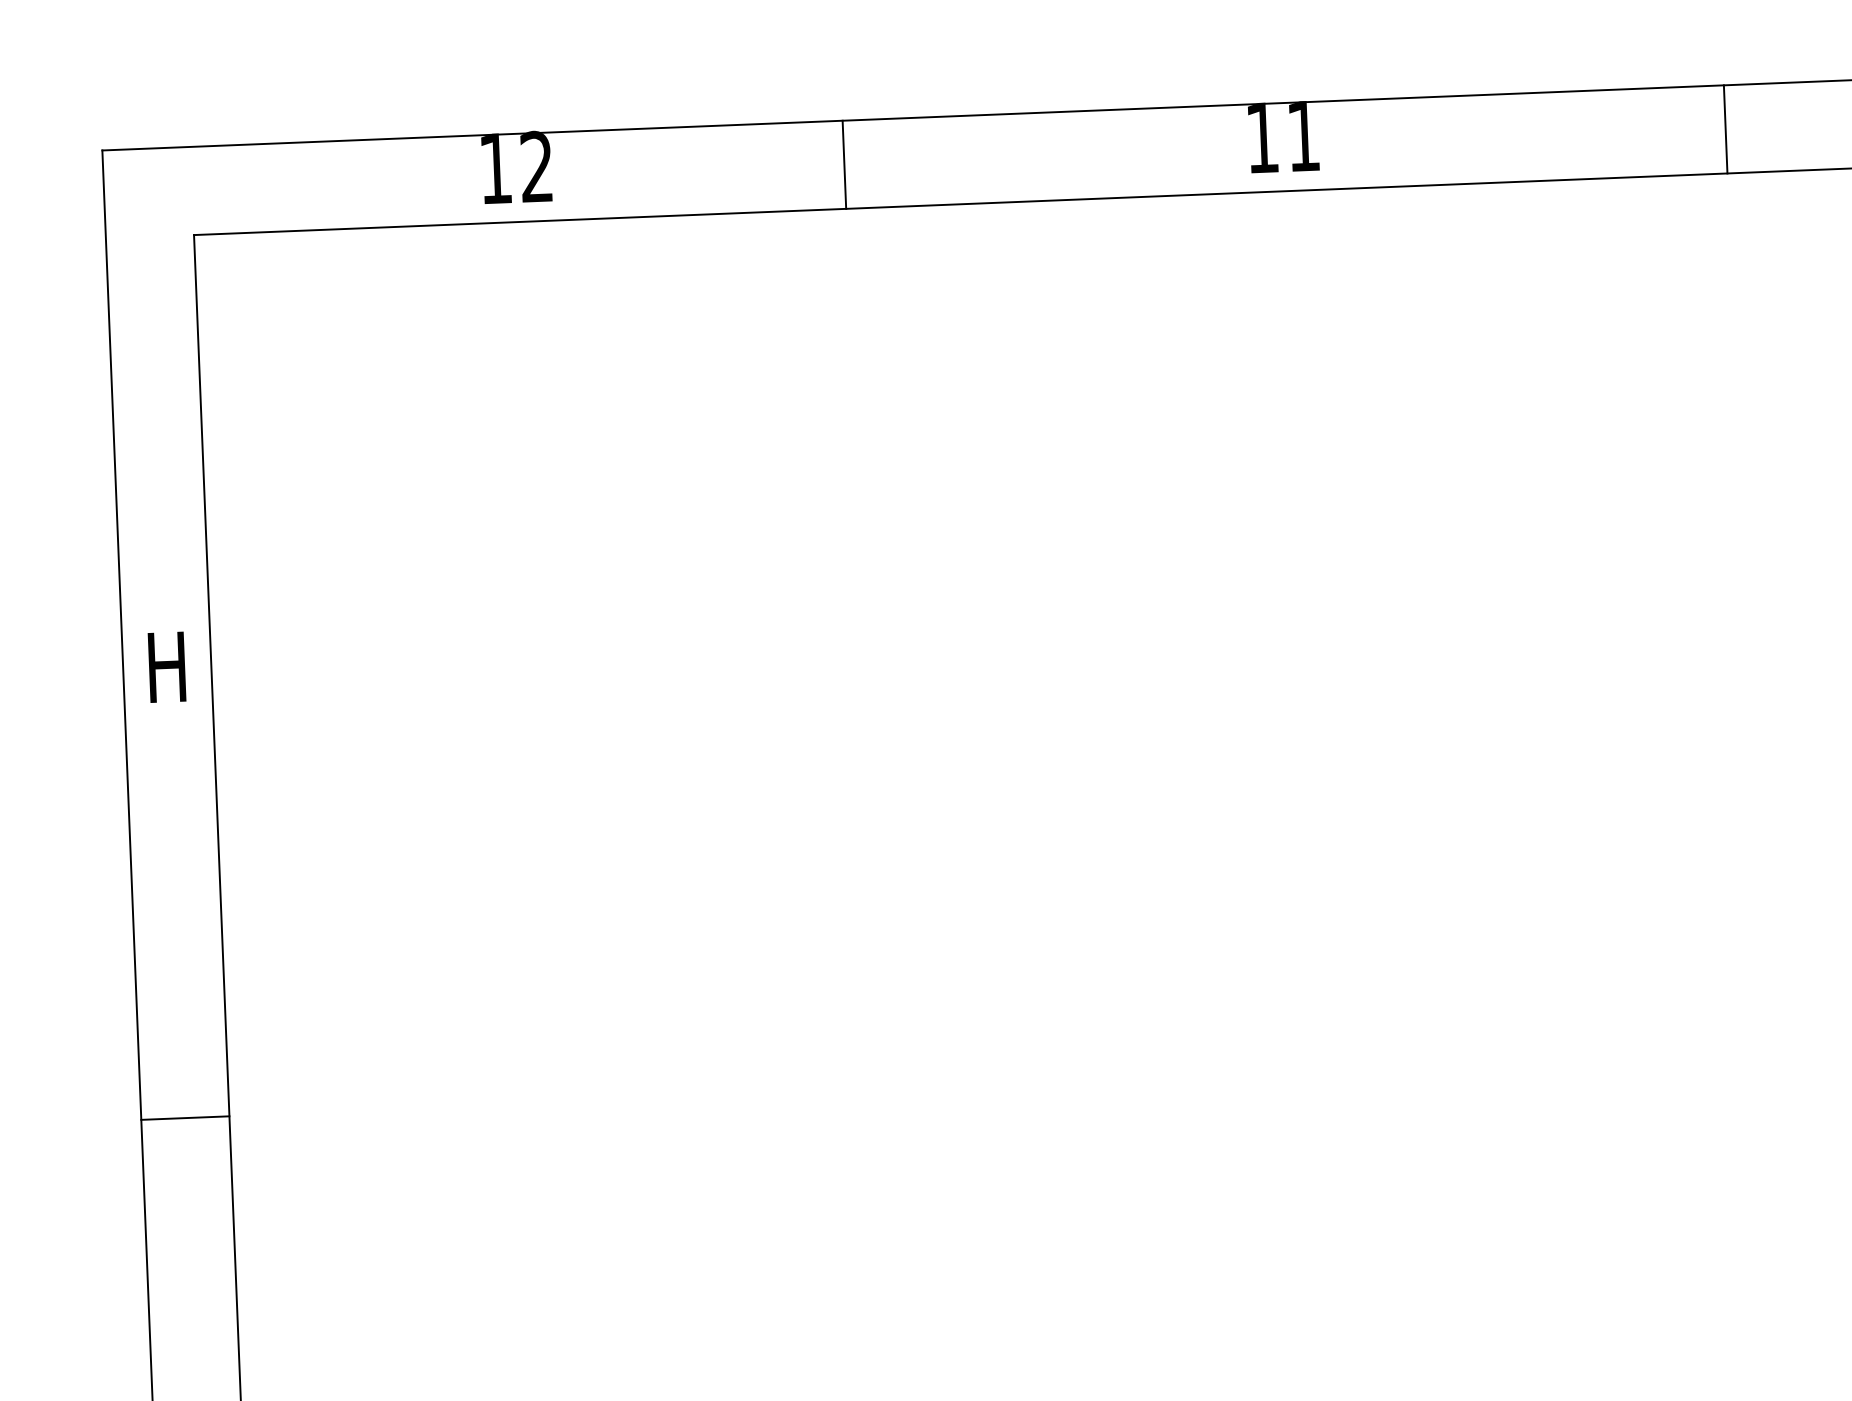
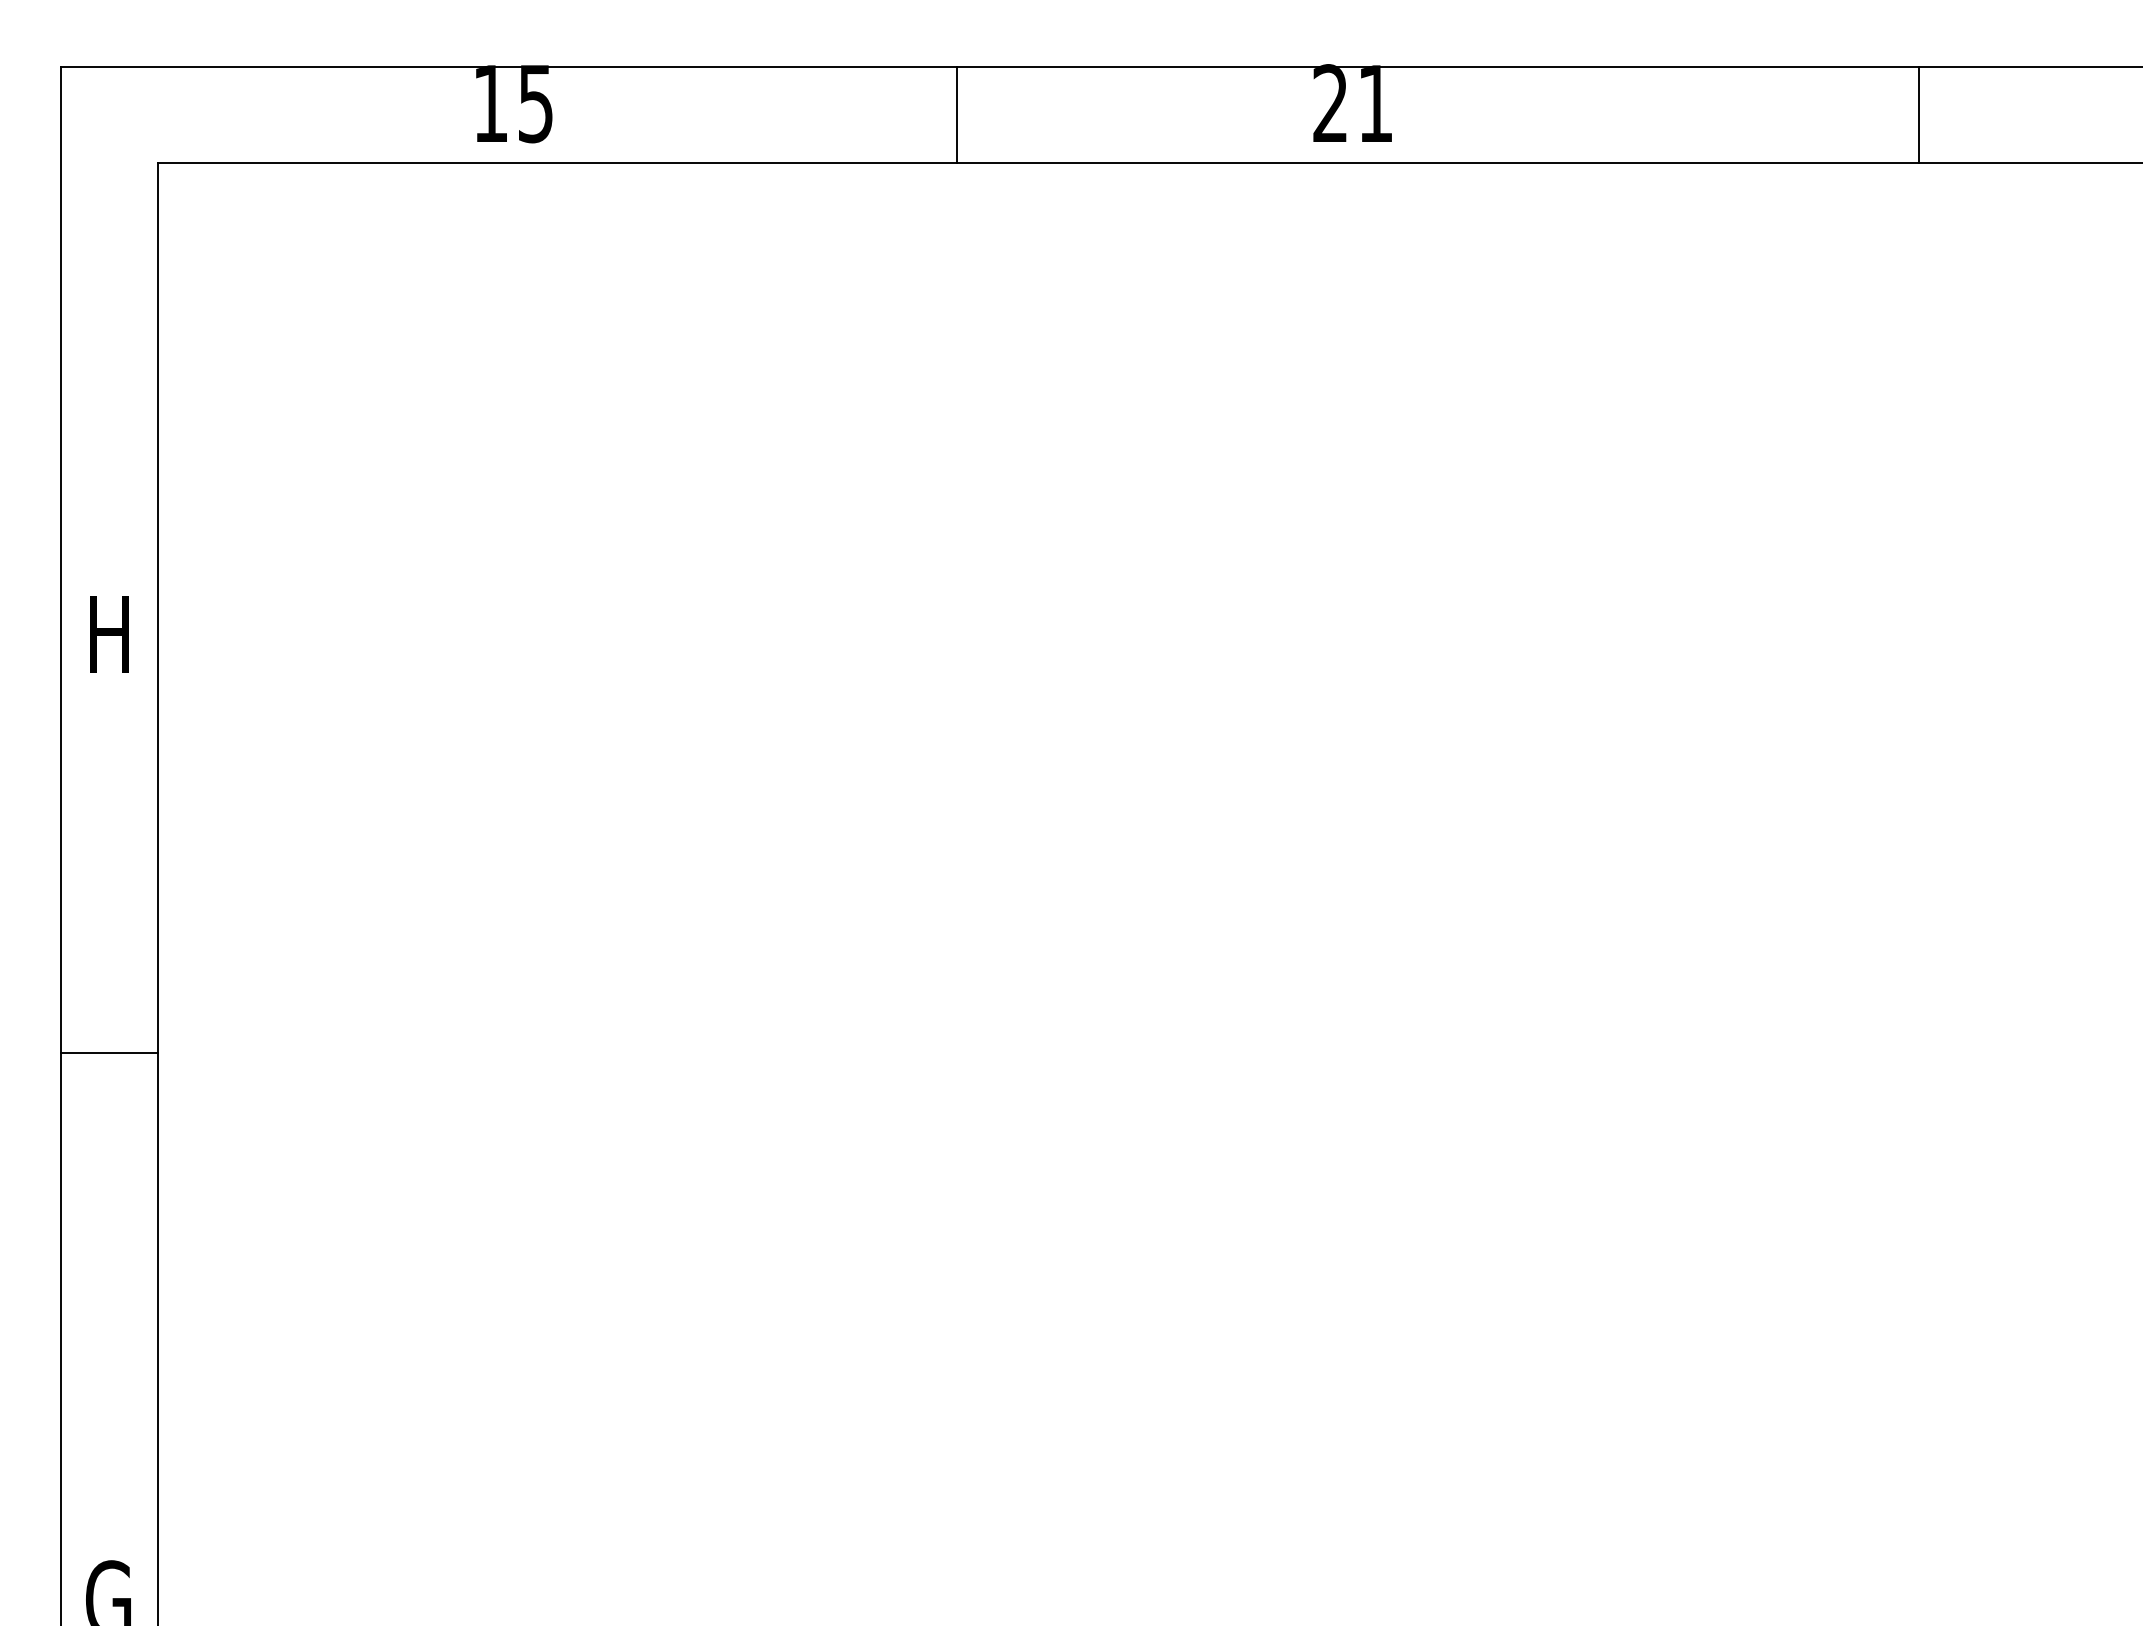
line: (1725, 129) -> (1918, 114), moved
text: (1261, 136) -> (1329, 102), 11 -> 21
line: (844, 164) -> (957, 114), moved
text: (536, 166) -> (535, 103), 12 -> 15
line: (185, 1118) -> (109, 1053), moved

